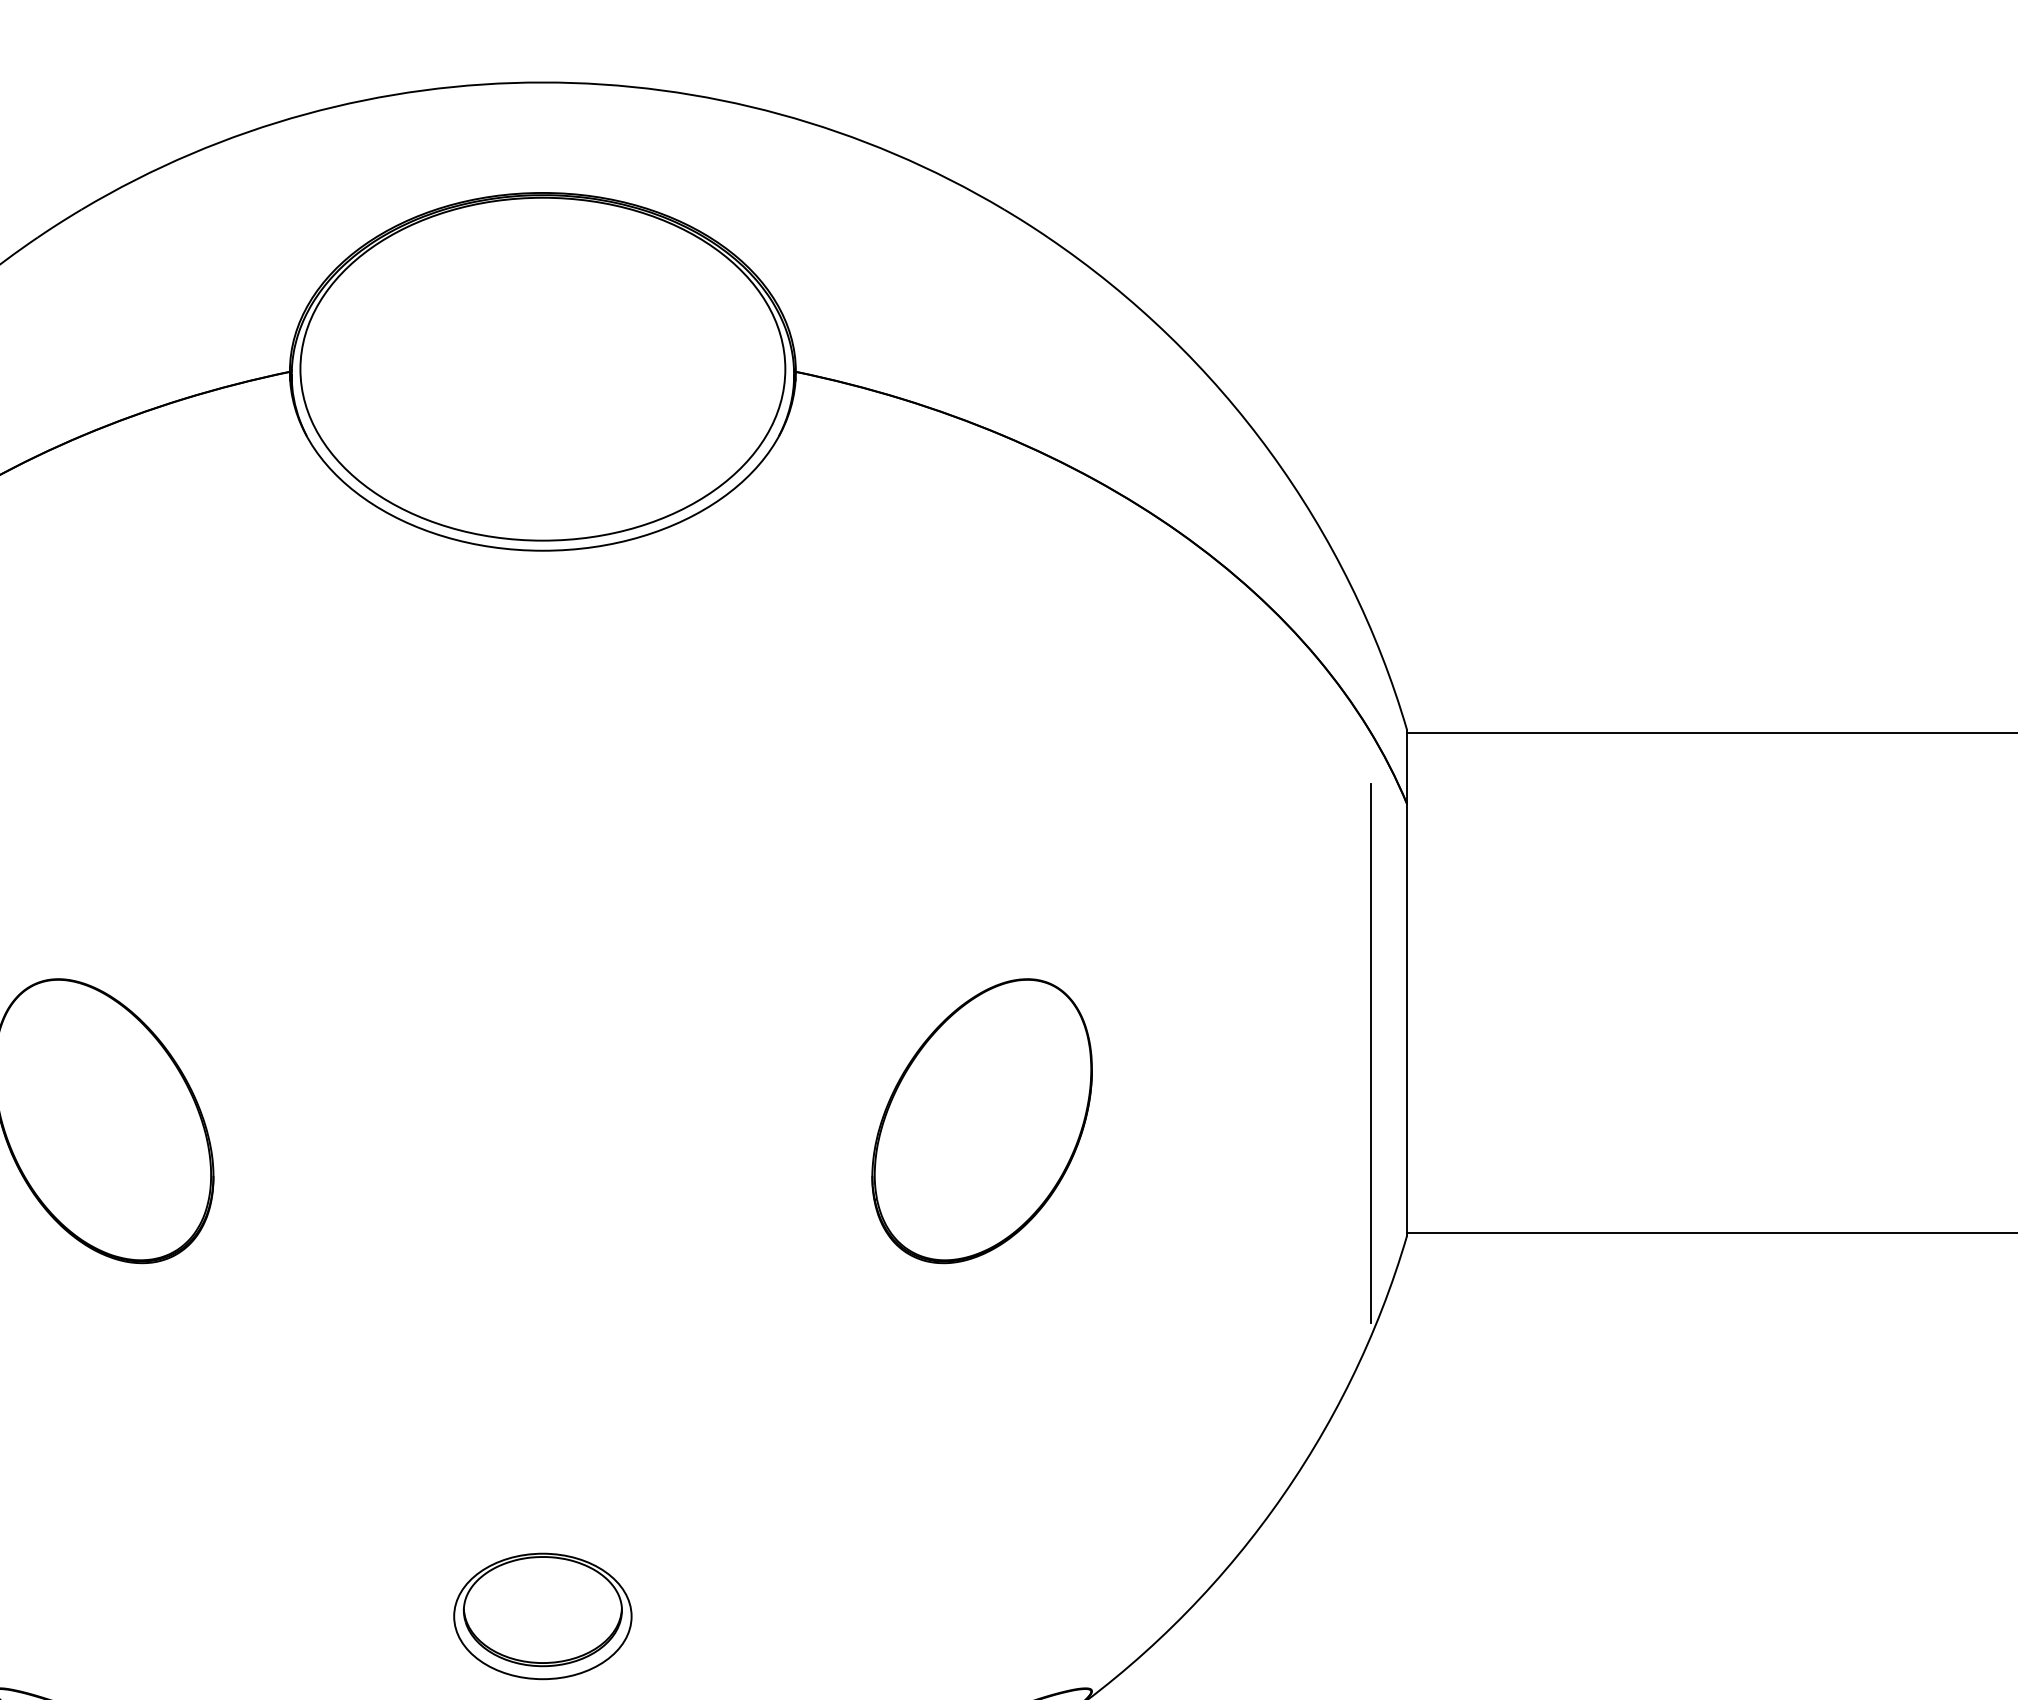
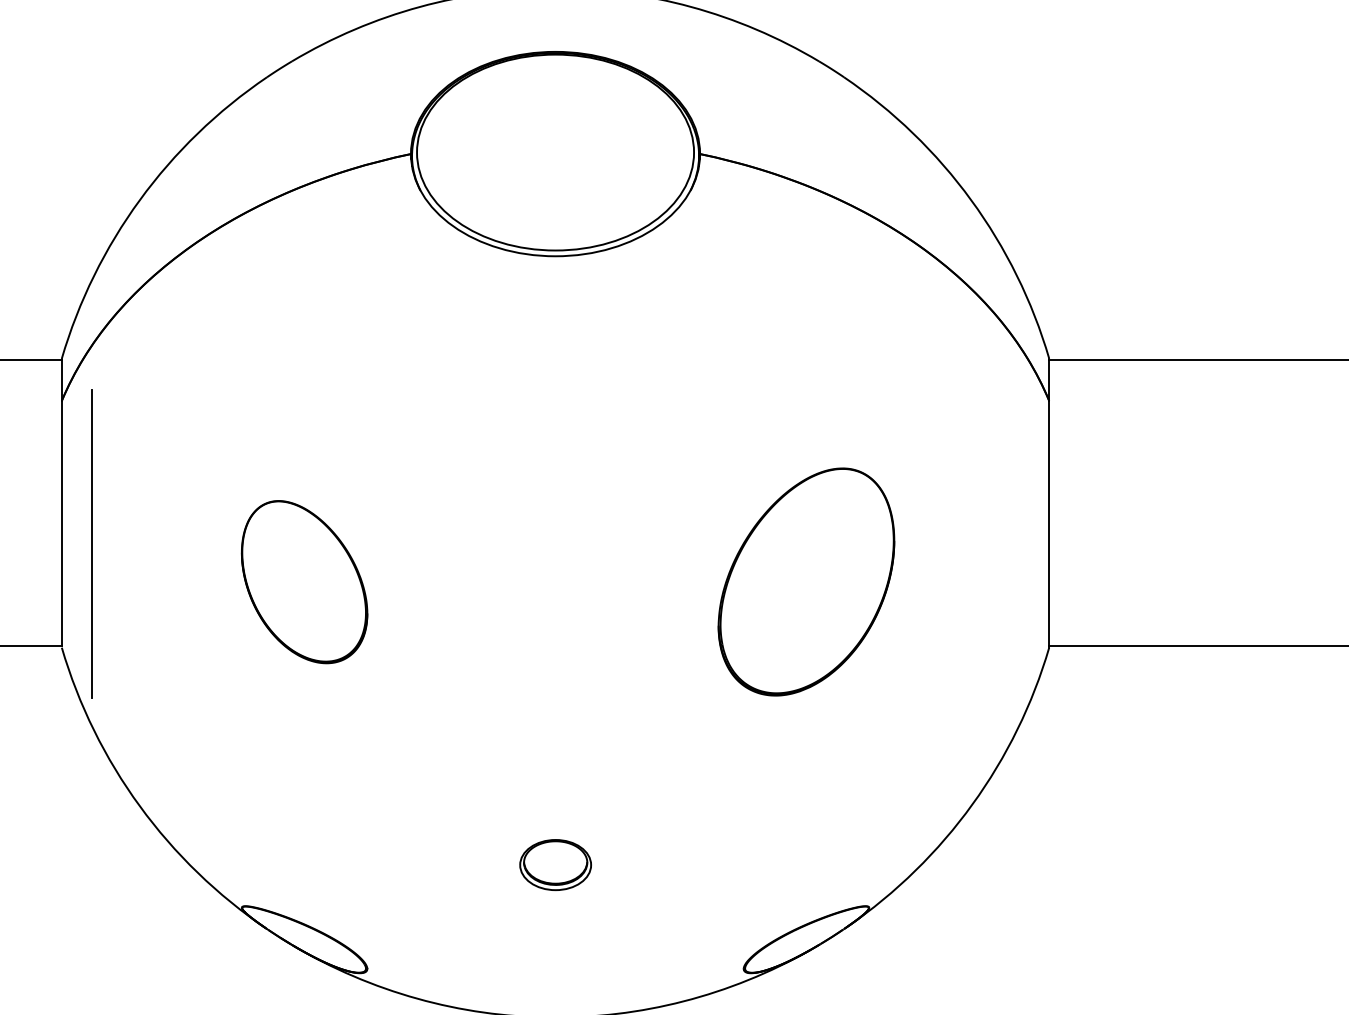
line: (1370, 1053) -> (1028, 543), removed
part: (982, 1121) -> (806, 582), size x1.4
part: (542, 1615) -> (555, 864), size x0.7

